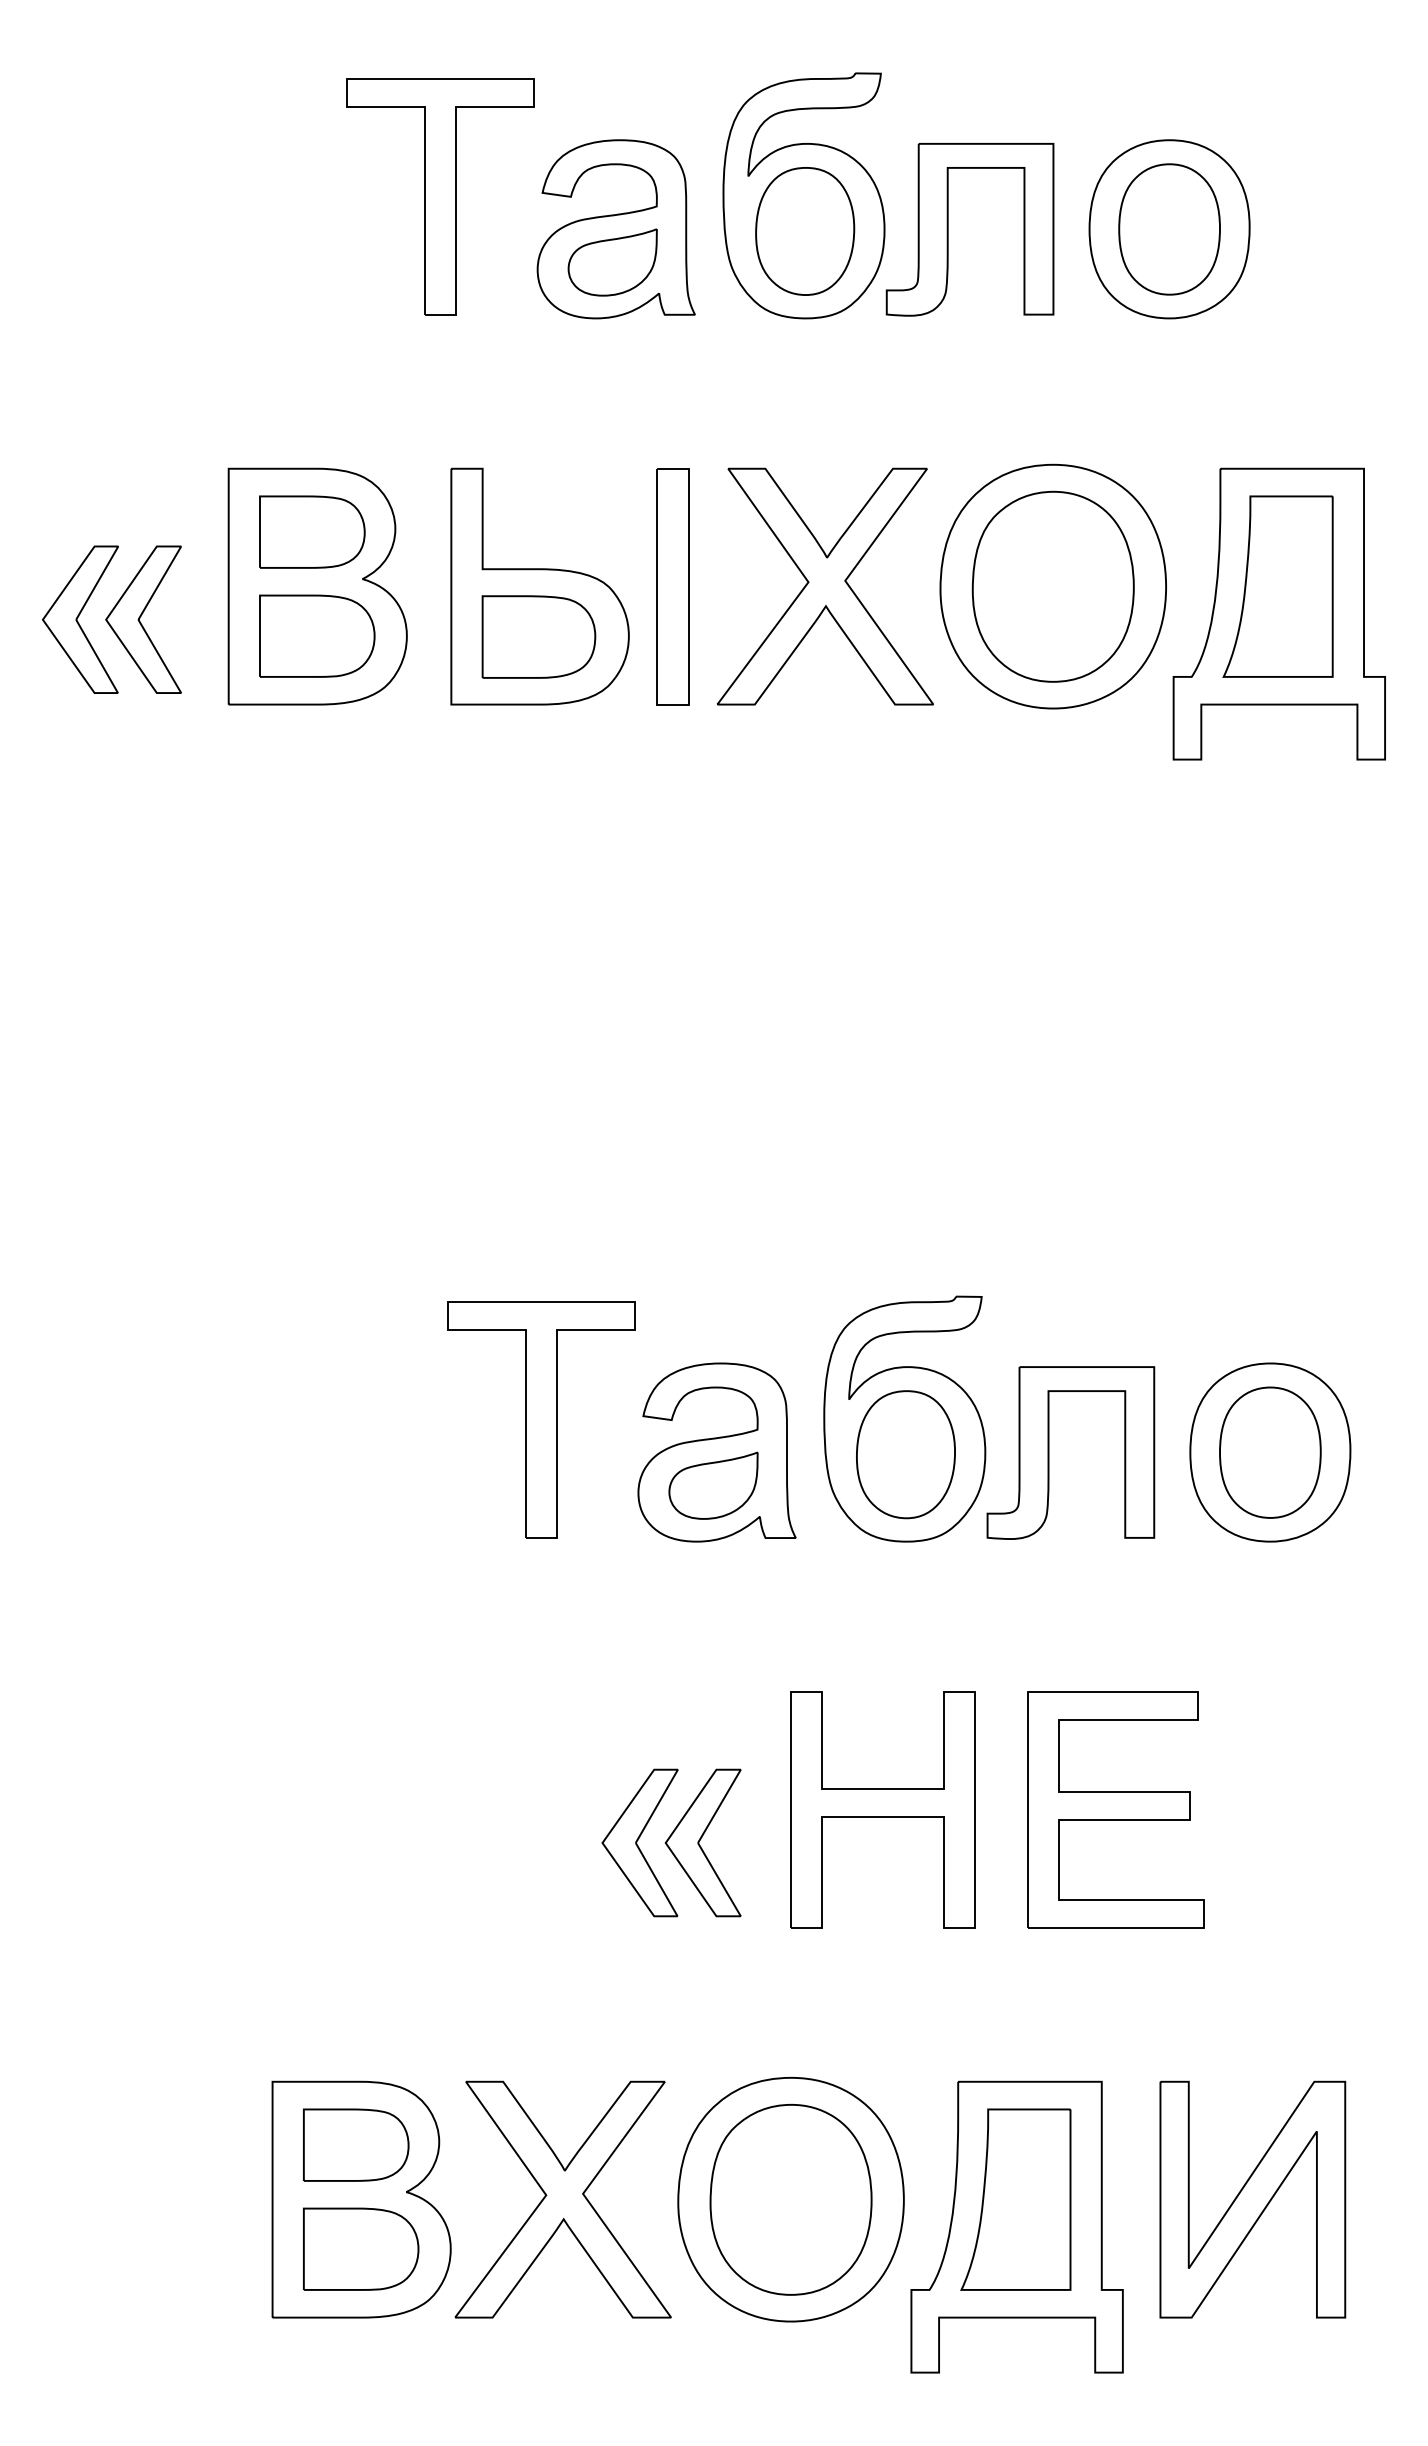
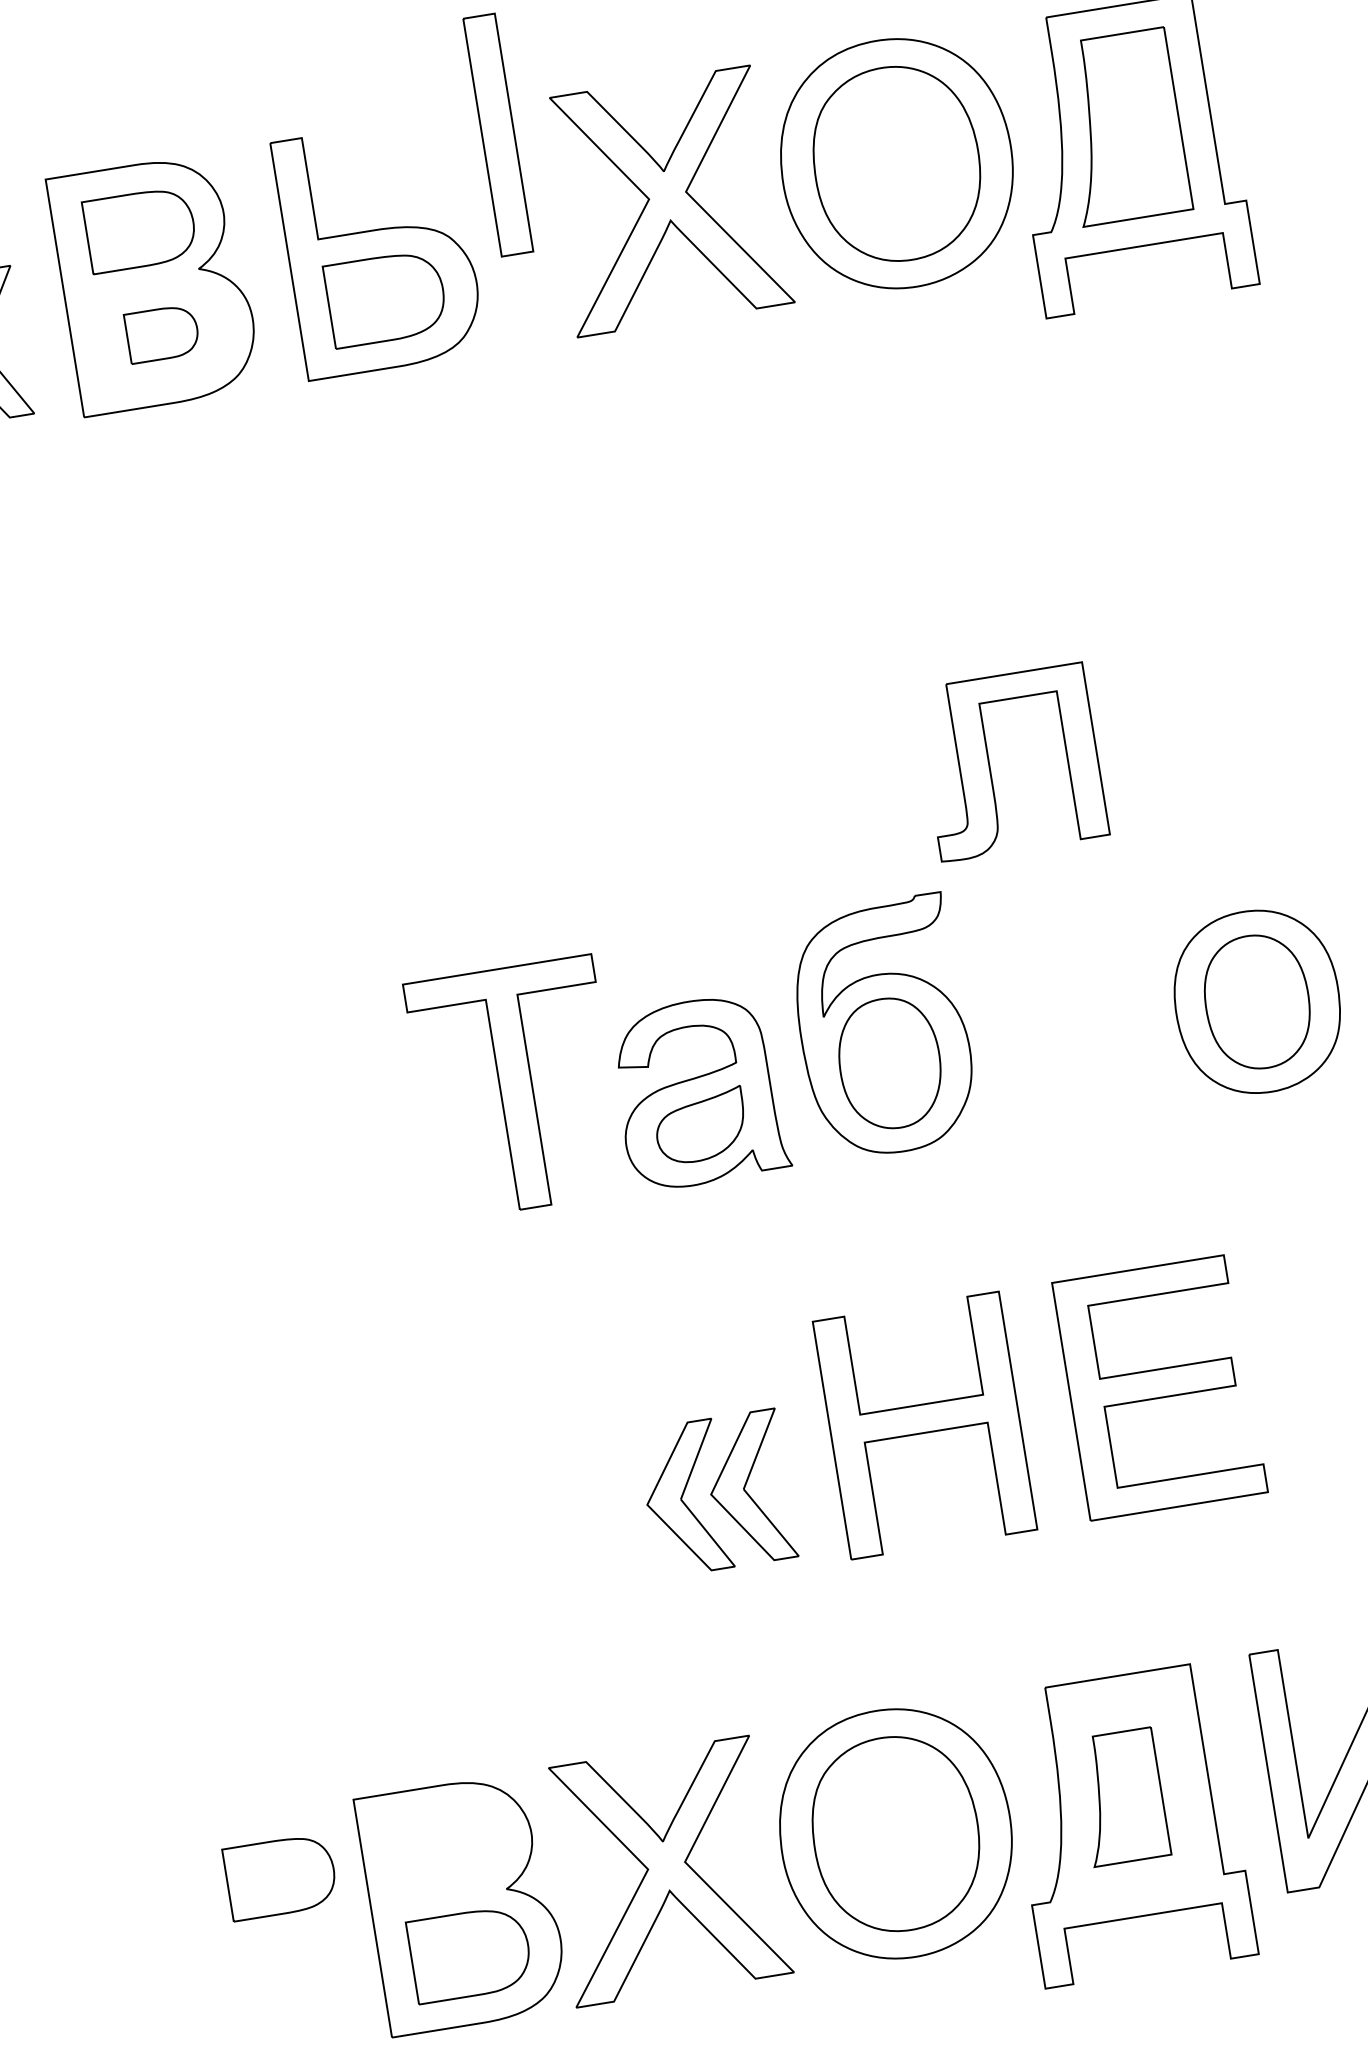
part: (672, 586) -> (497, 135), moved
part: (317, 635) -> (162, 333), size x0.6
part: (1049, 1452) -> (990, 765), moved
part: (356, 2144) -> (280, 1876), moved
part: (1015, 2199) -> (1122, 1797), size x0.7

